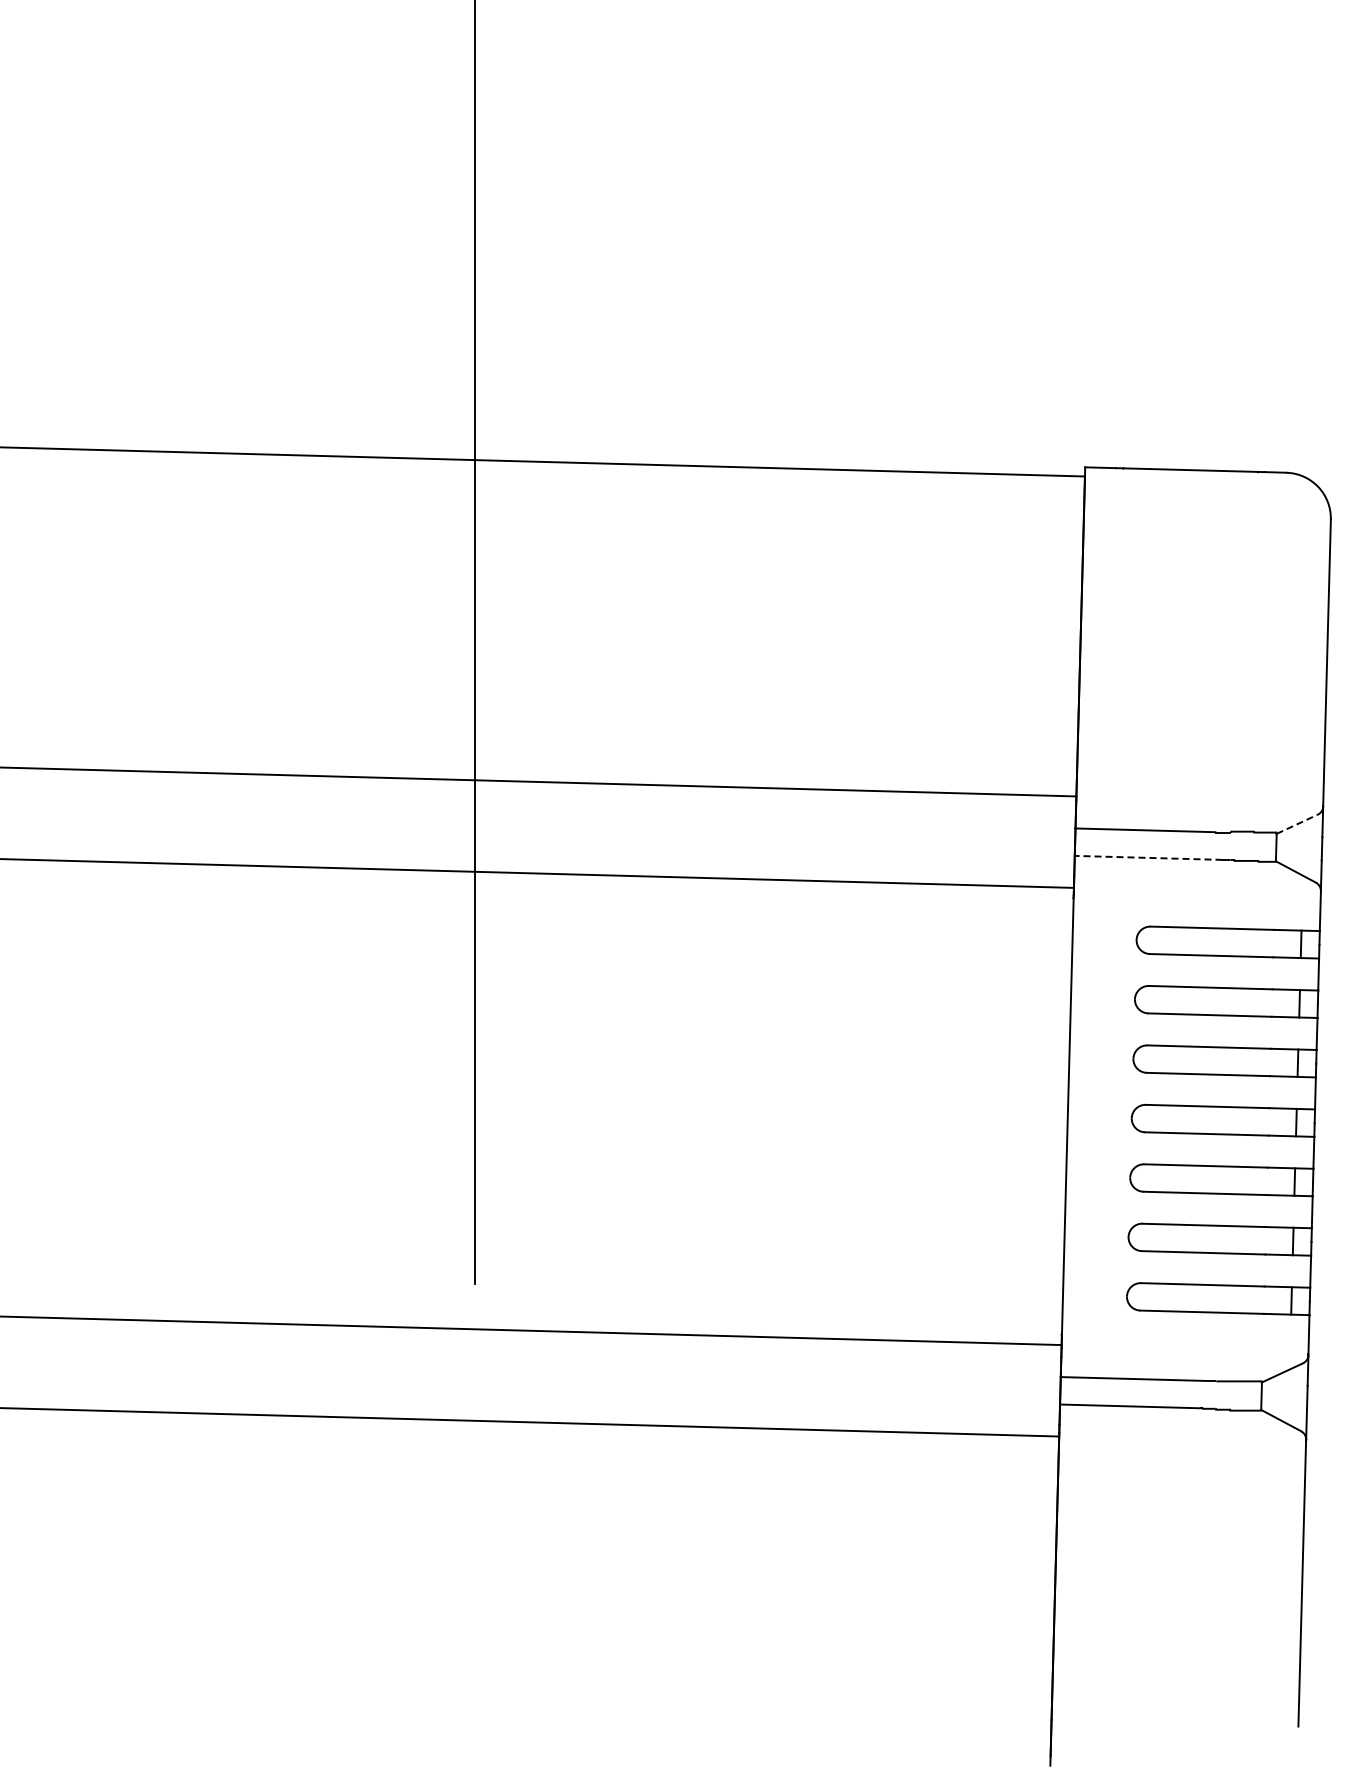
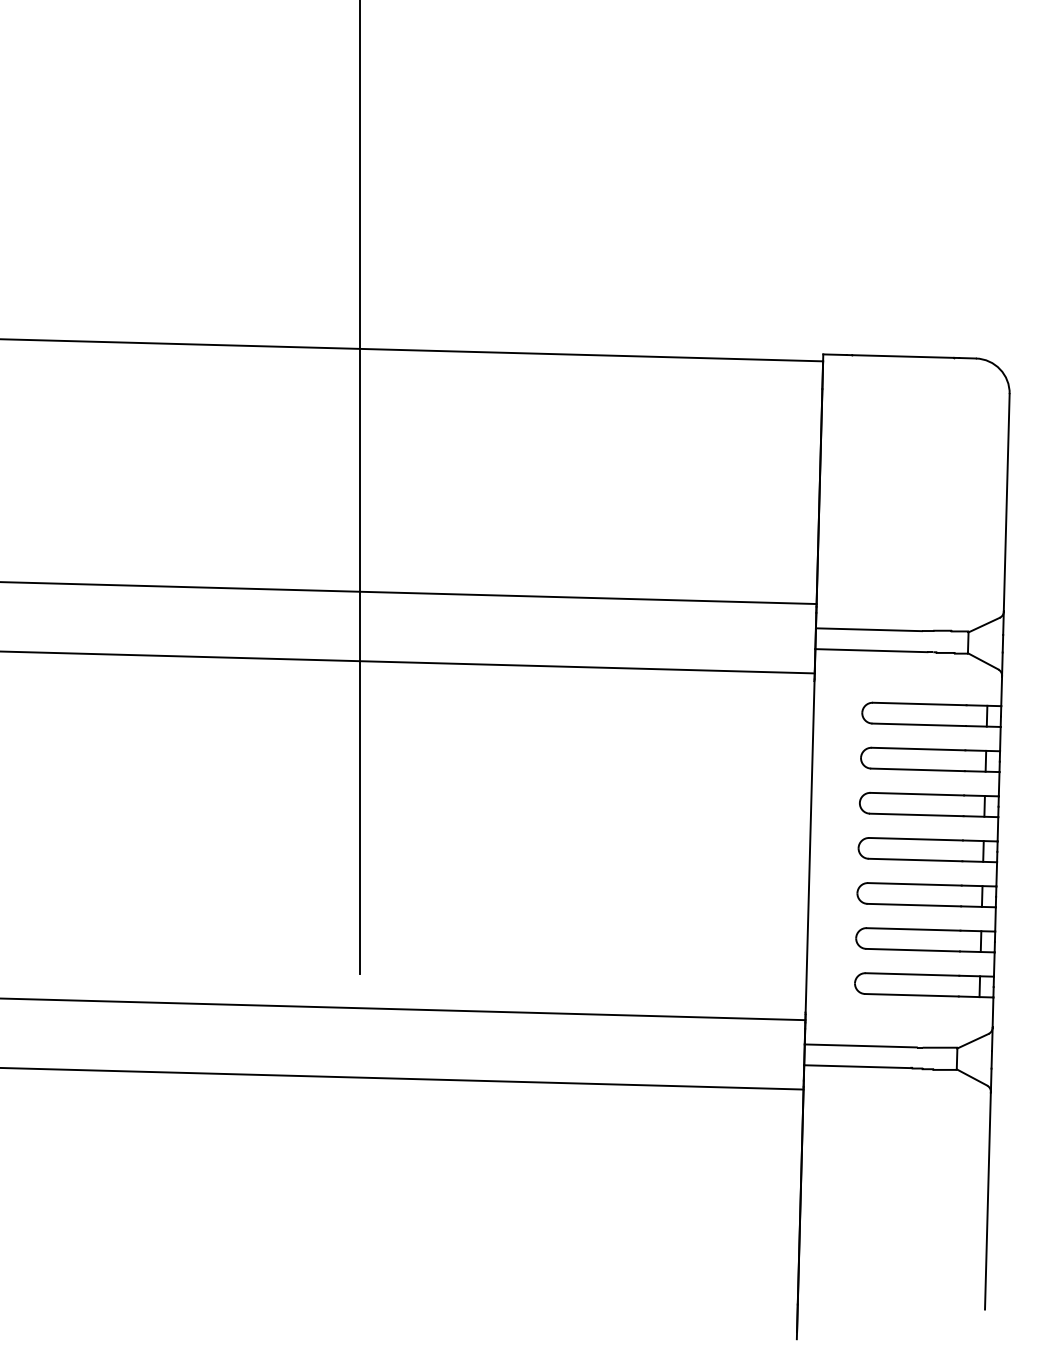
line: (1297, 824) -> (984, 625), dashed -> solid
line: (1148, 857) -> (871, 650), dashed -> solid

